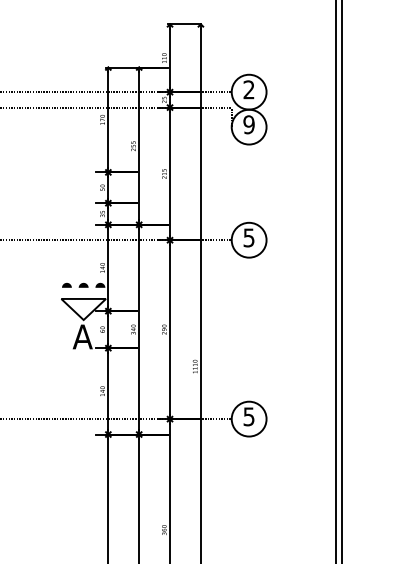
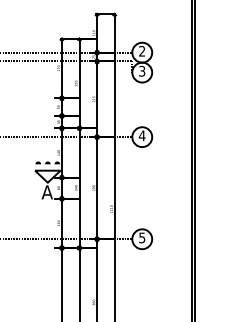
text: (249, 125) -> (142, 71), 9 -> 3
text: (247, 237) -> (141, 135), 5 -> 4

